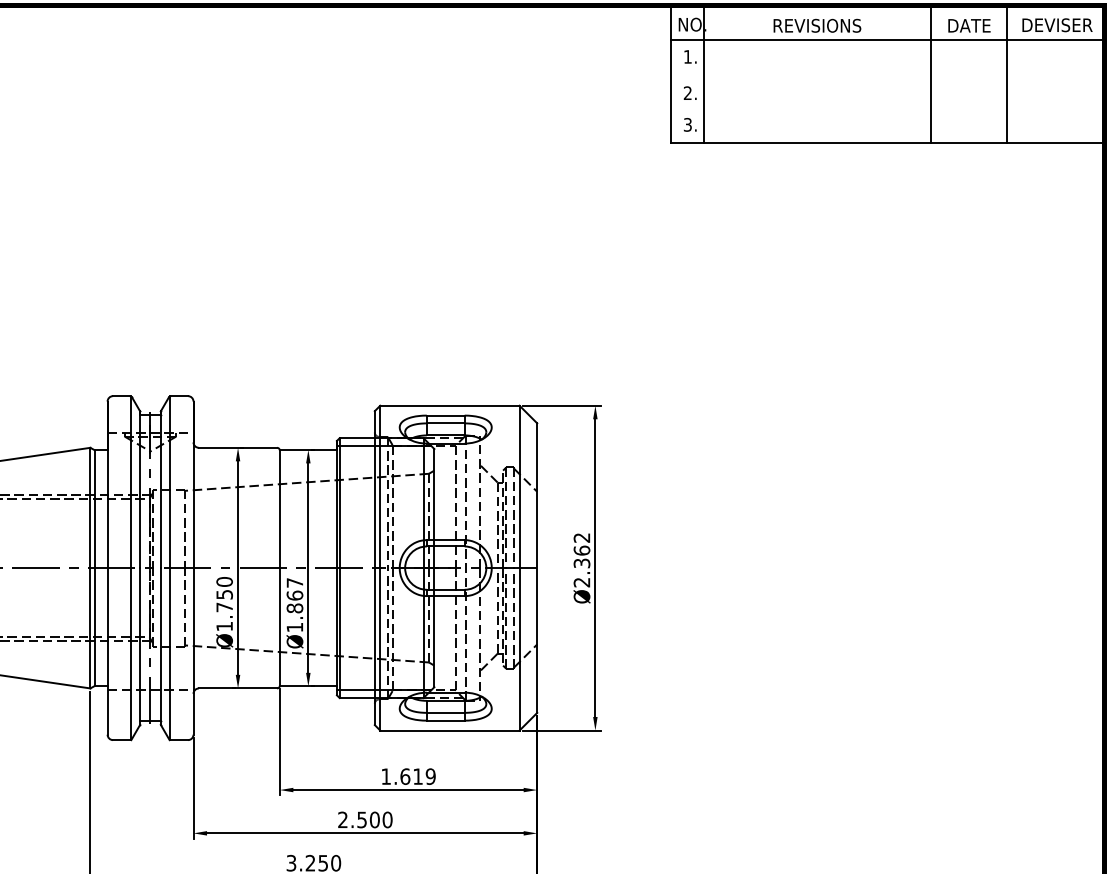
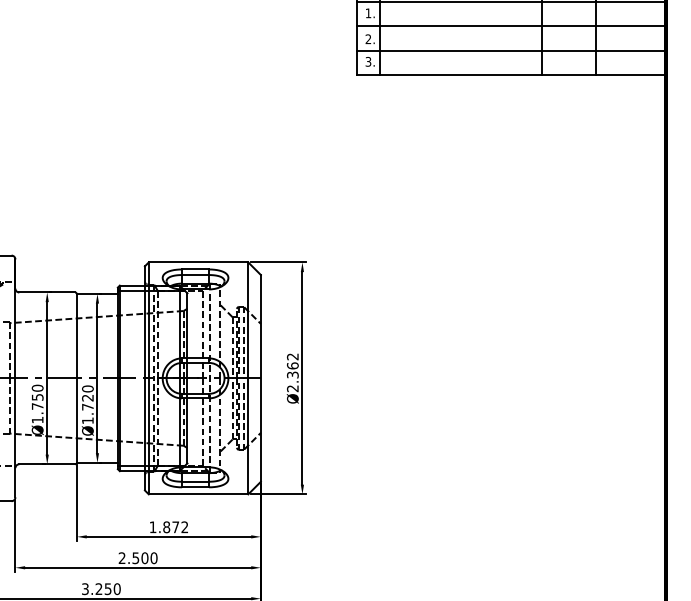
line: (887, 75) -> (511, 26), added
line: (887, 109) -> (511, 50), added
text: (294, 595) -> (87, 397), Ø1.867 -> Ø1.720
text: (417, 776) -> (175, 527), 1.619 -> 1.872

